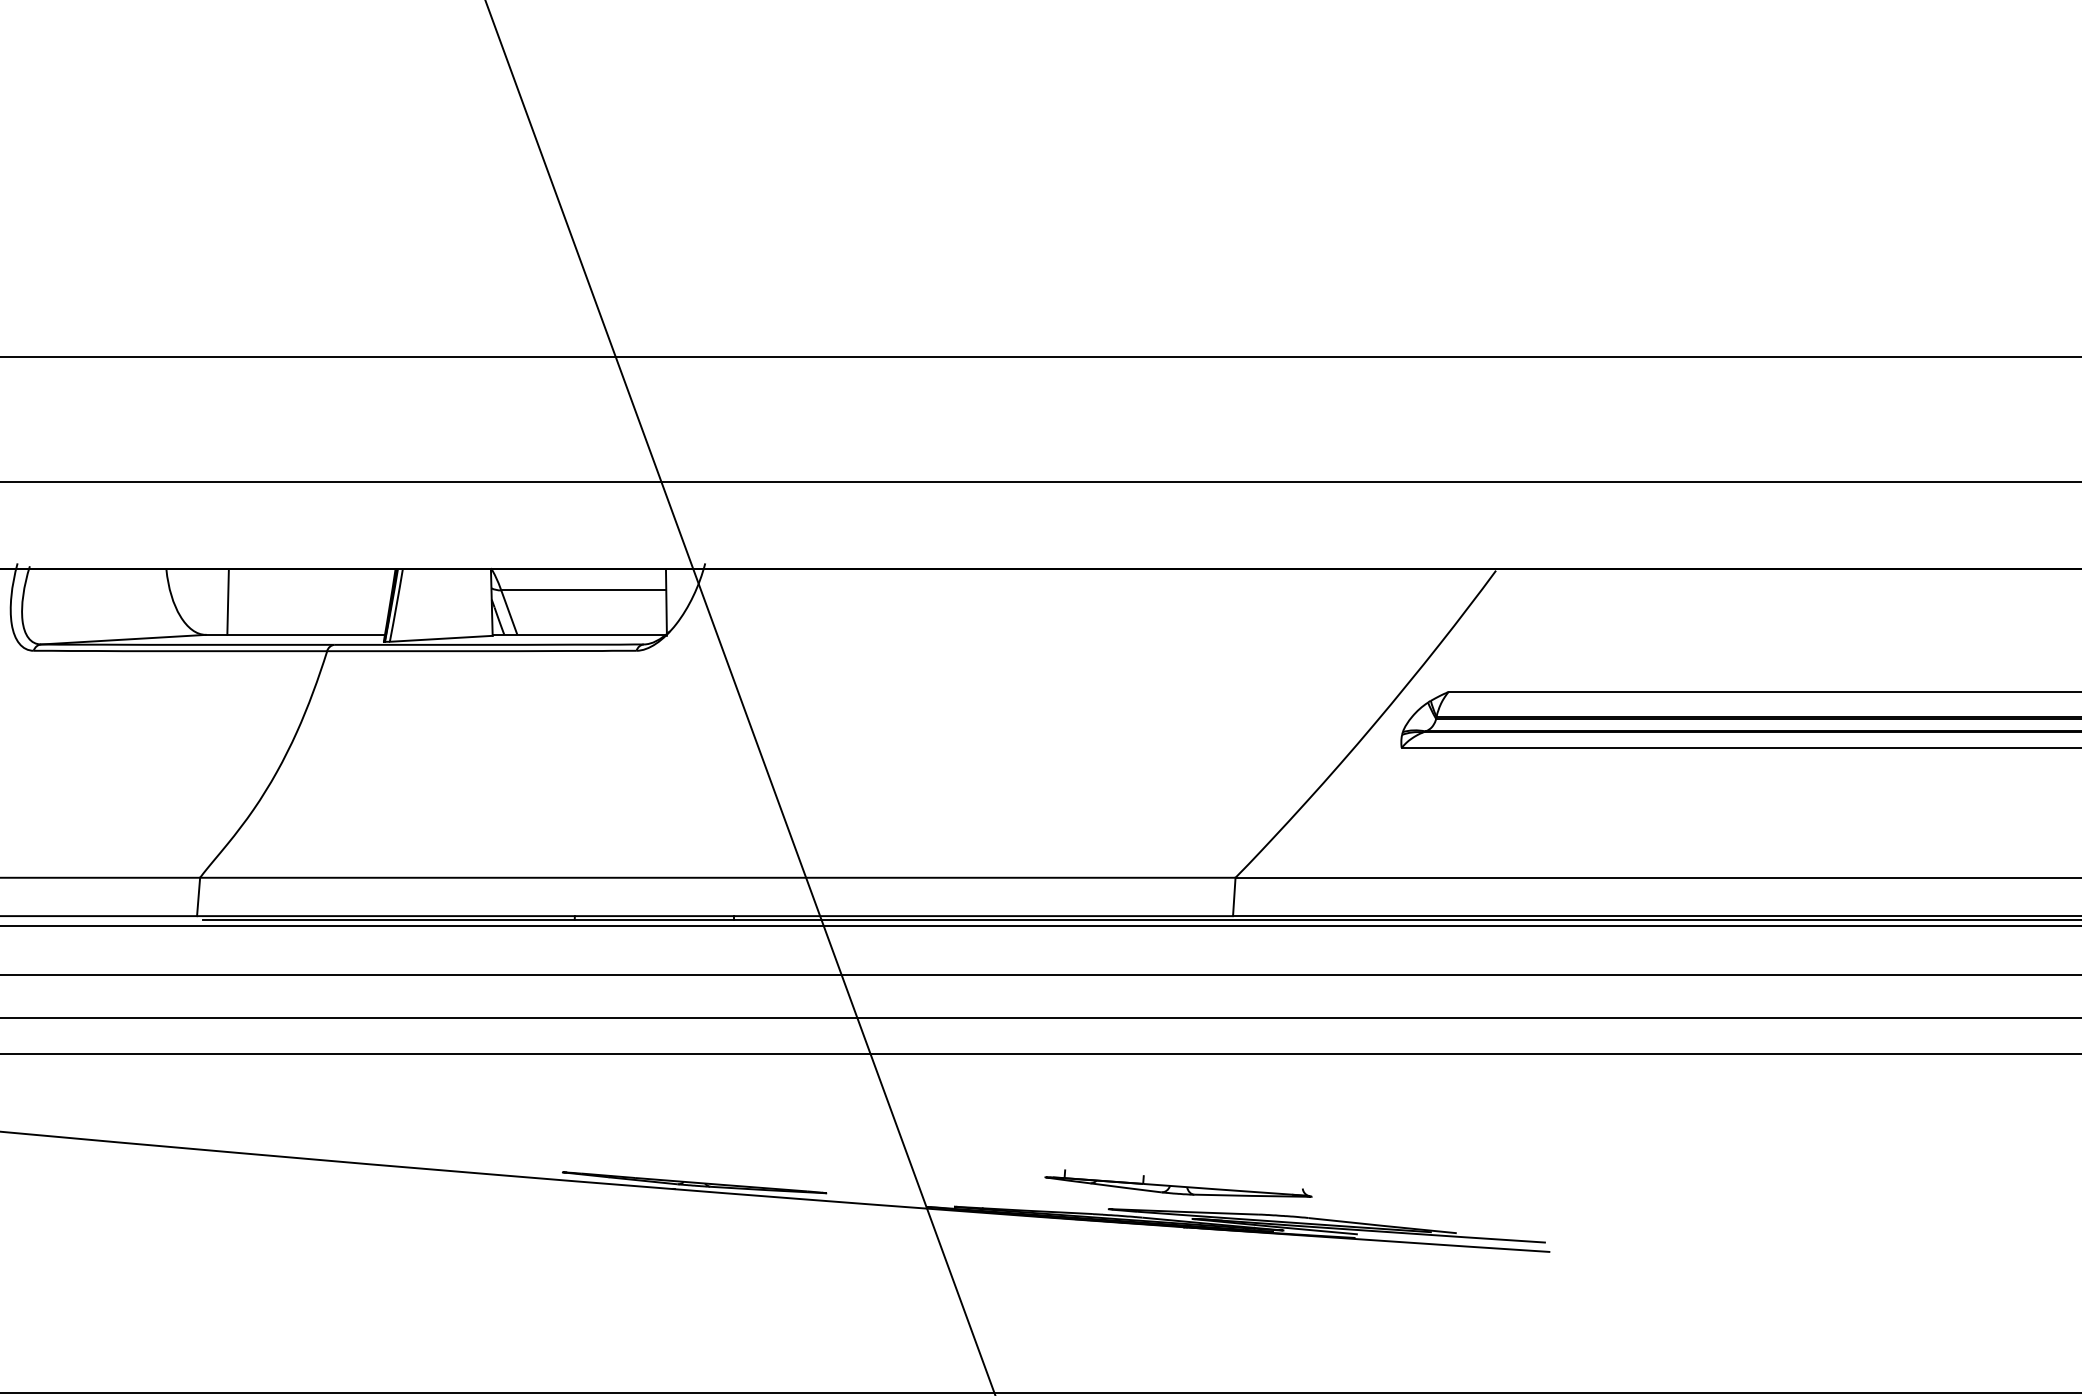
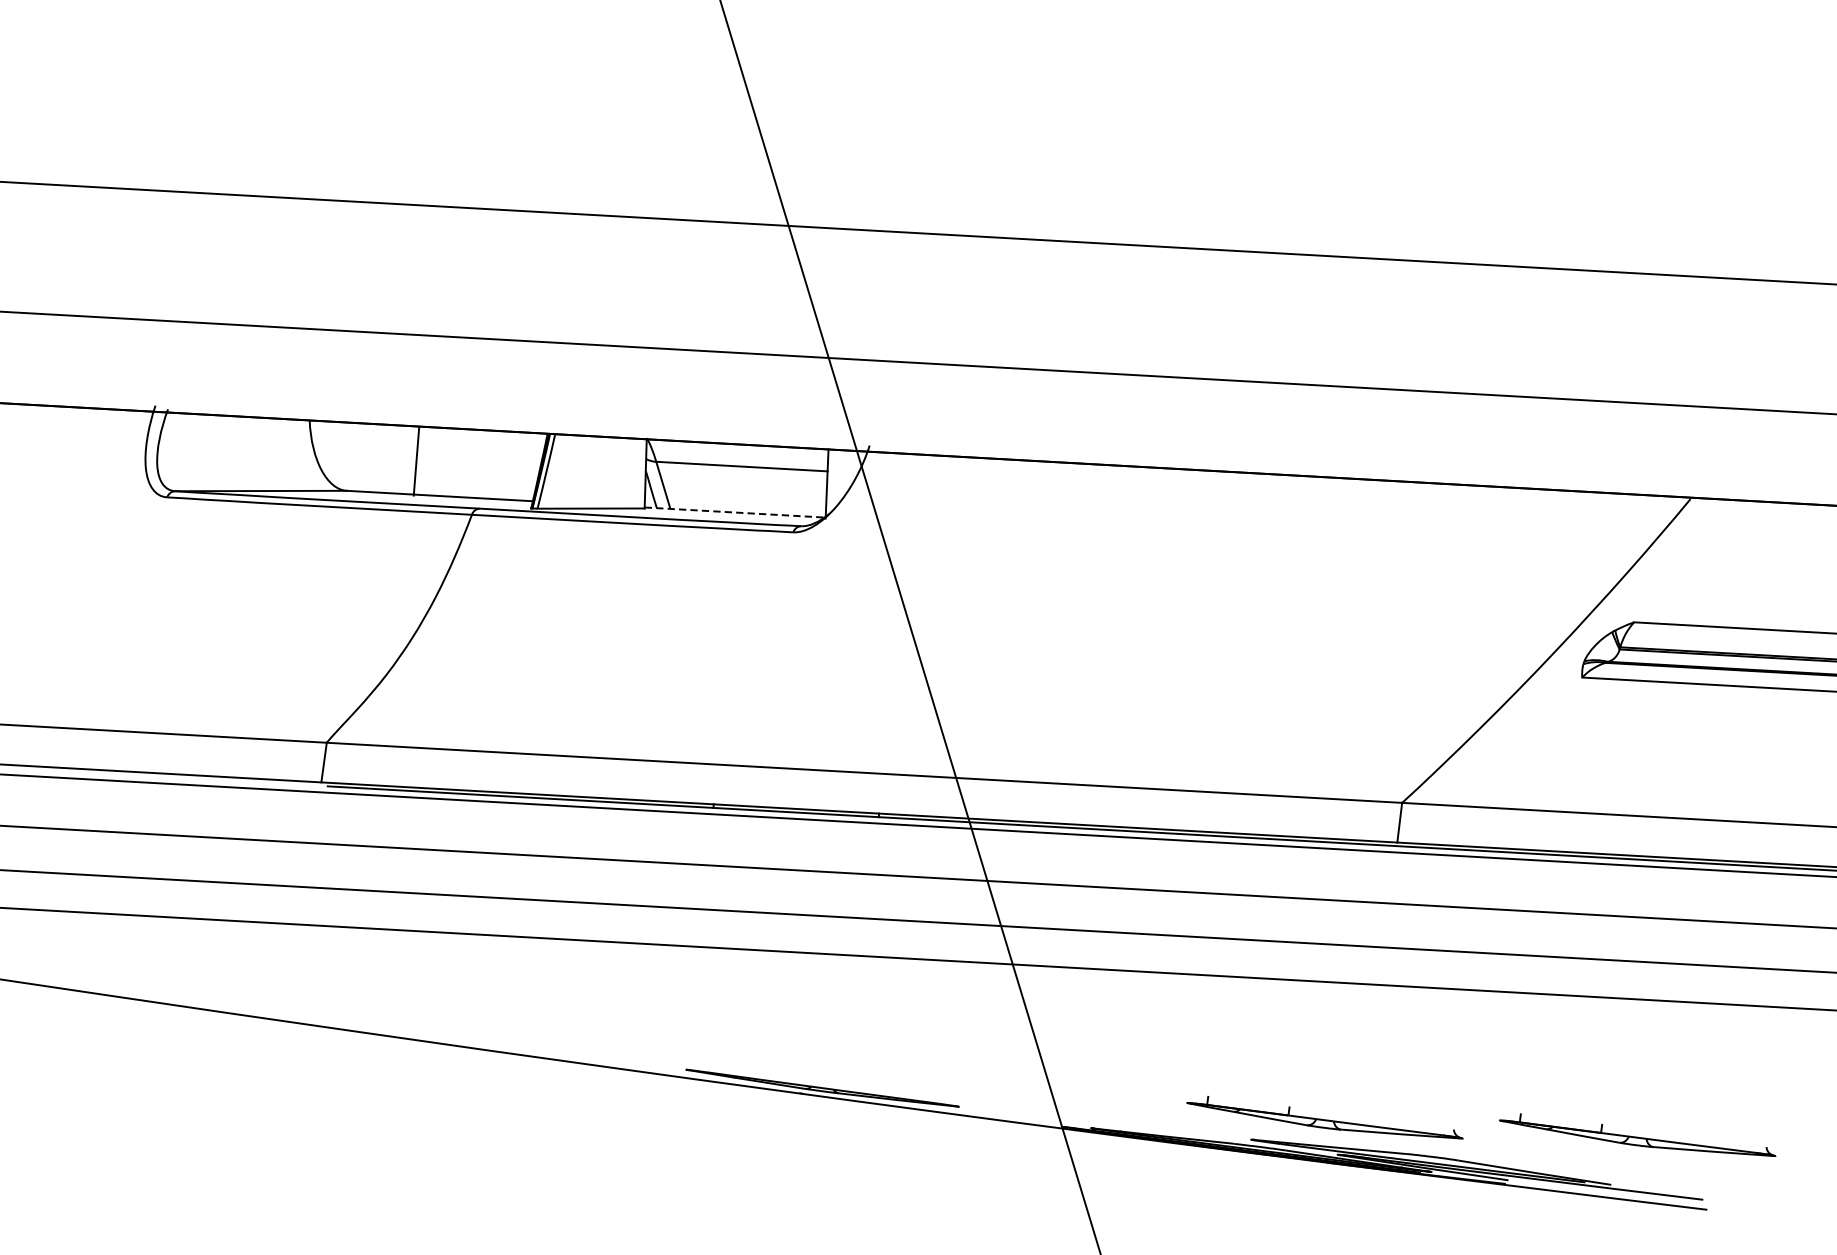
line: (227, 601) -> (415, 460), moved
line: (579, 634) -> (734, 512), solid -> dashed
part: (1479, 1183) -> (1637, 1134), added

